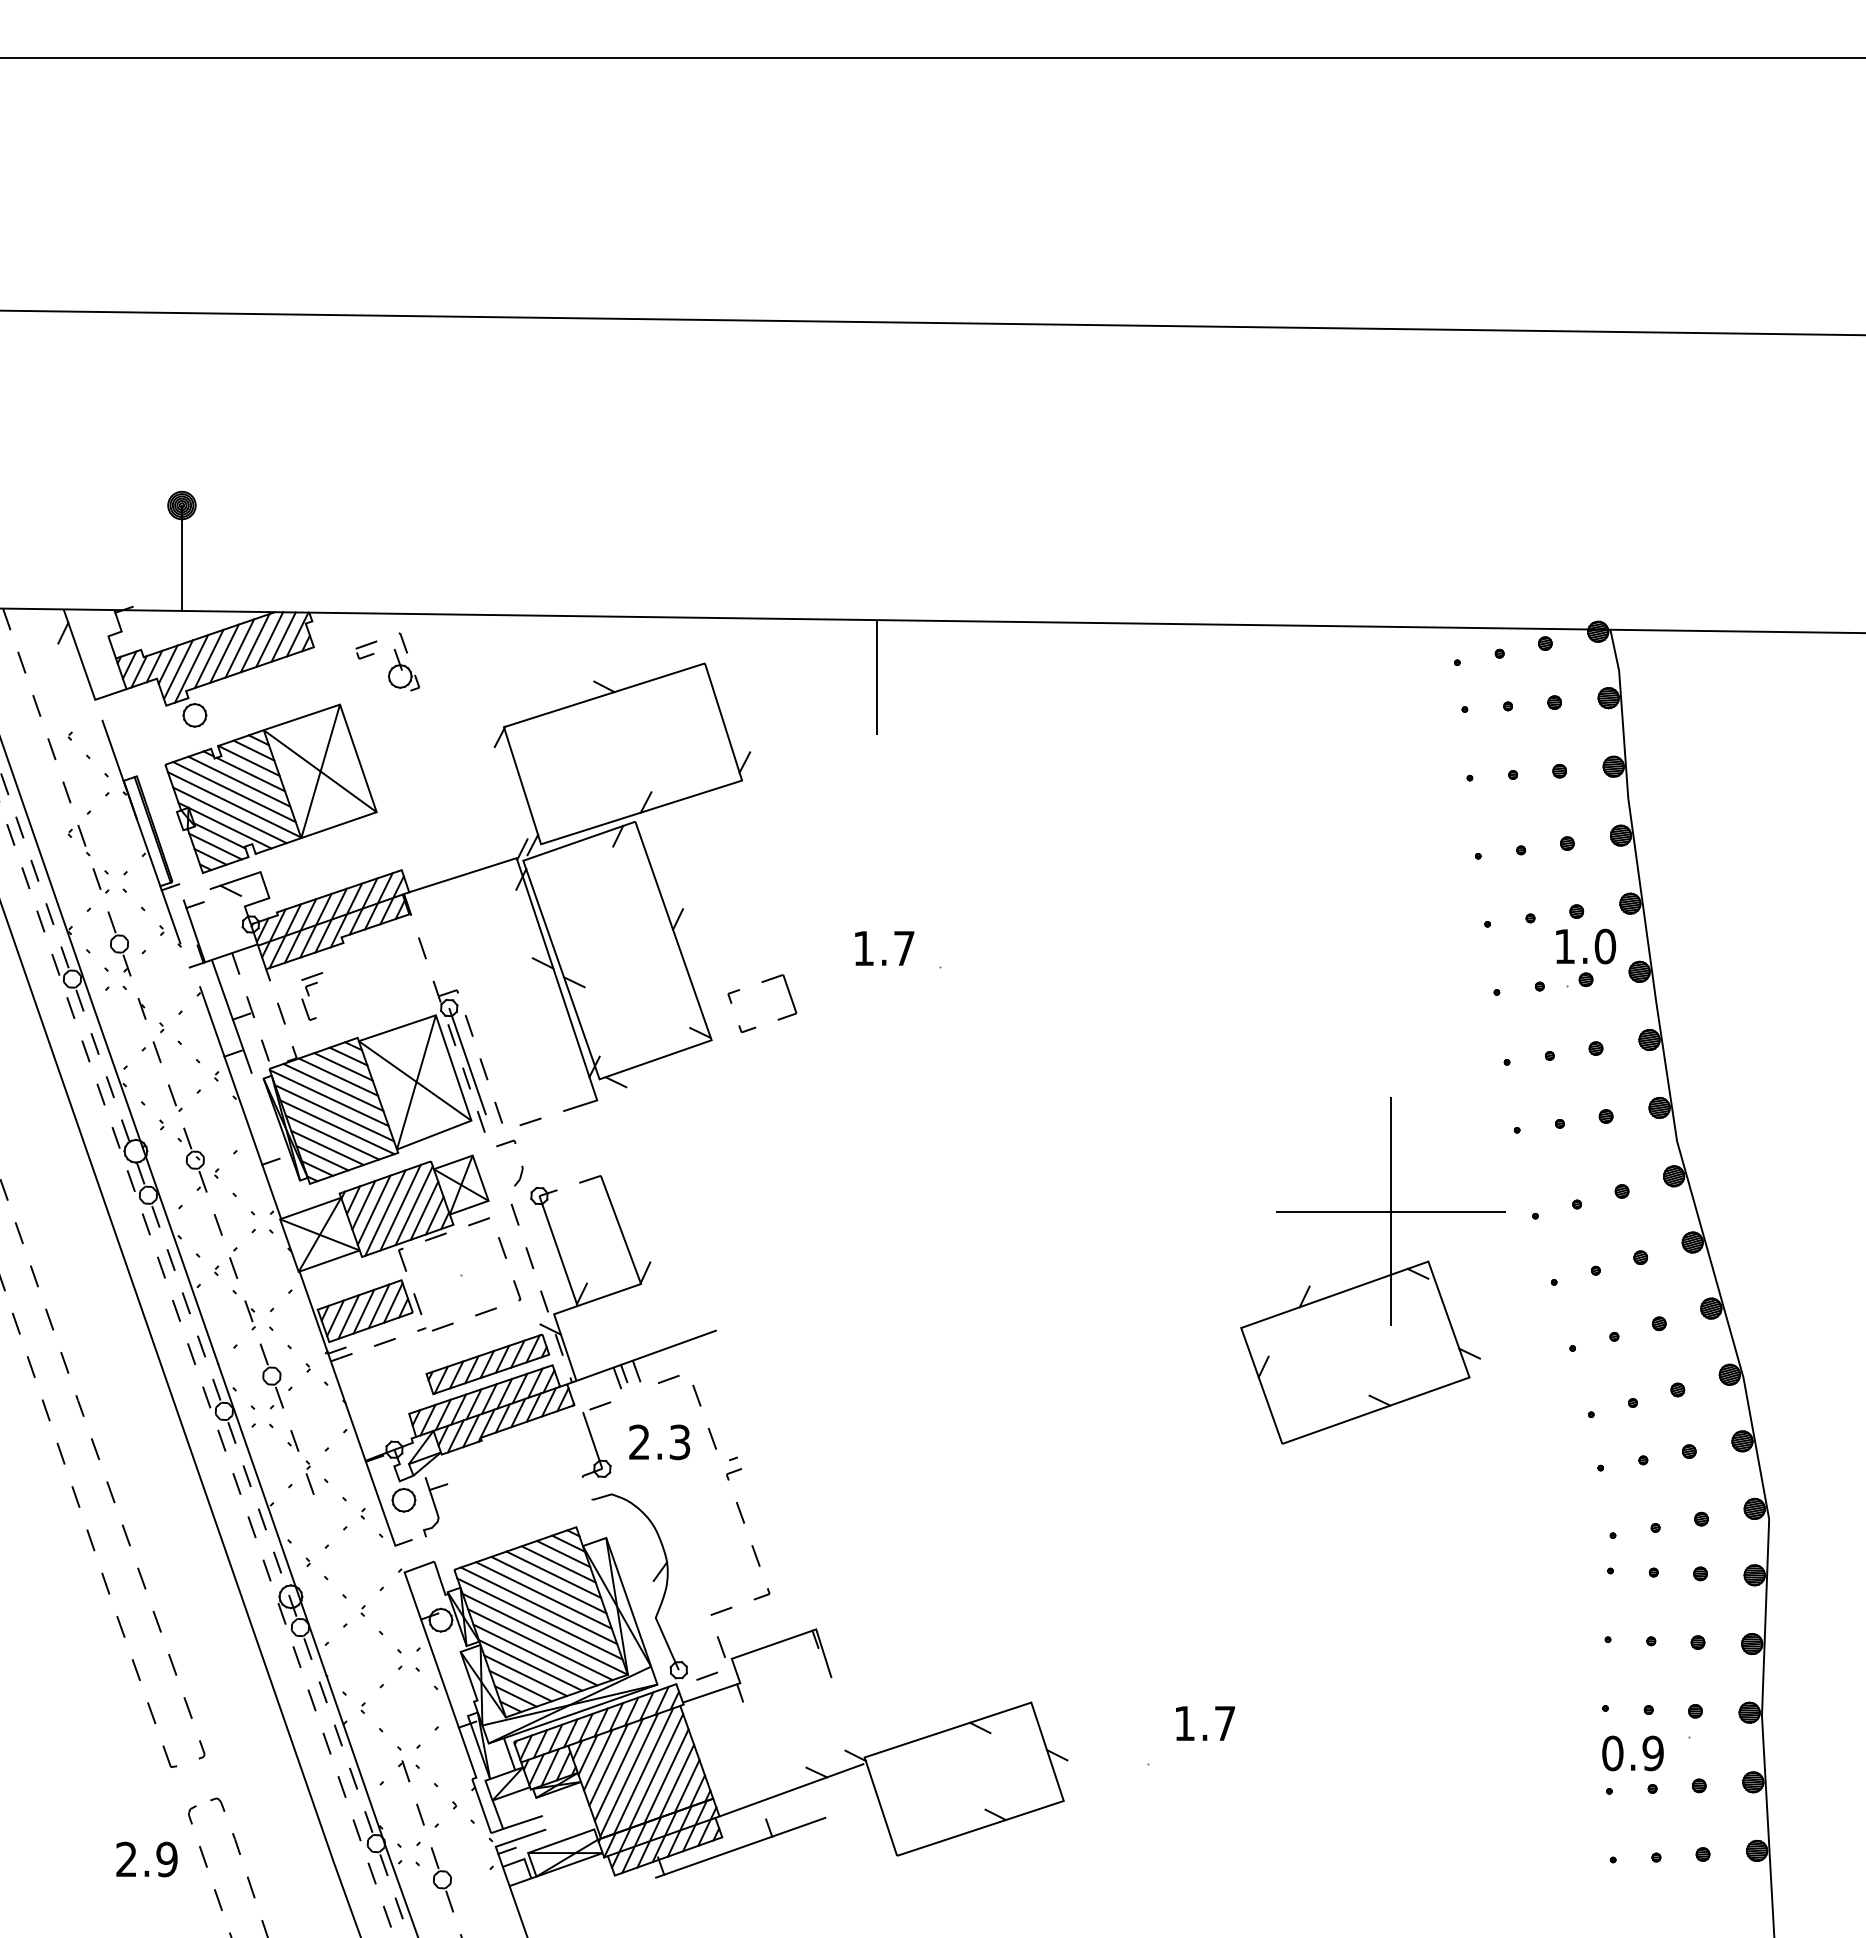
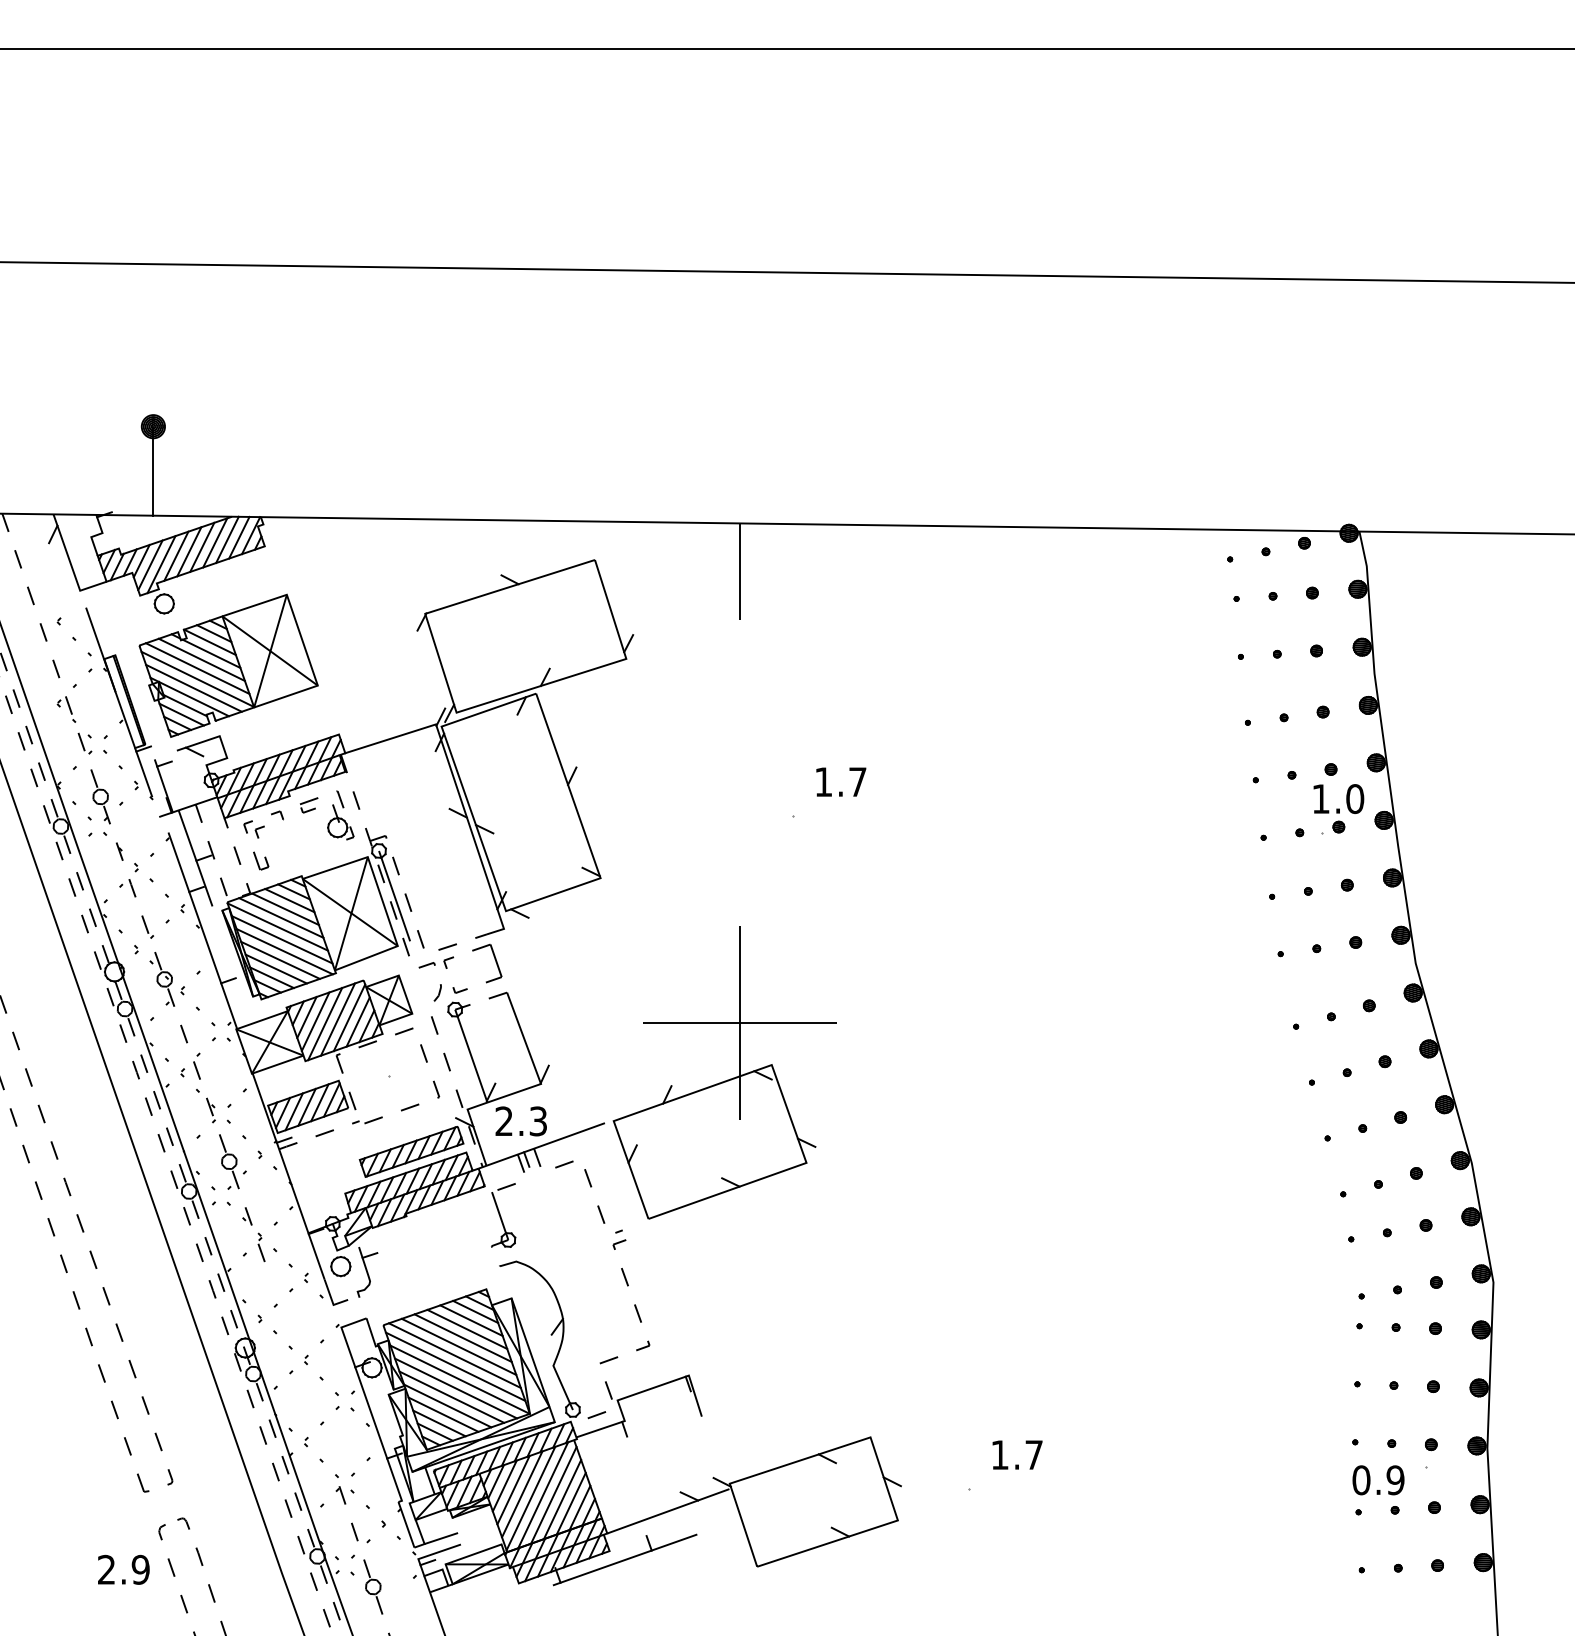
part: (391, 667) -> (330, 820), moved
text: (884, 948) -> (841, 782), moved
part: (762, 982) -> (472, 950), moved
part: (312, 995) -> (263, 840), size x1.43
part: (1374, 1279) -> (726, 1080), moved
text: (659, 1442) -> (521, 1121), moved

